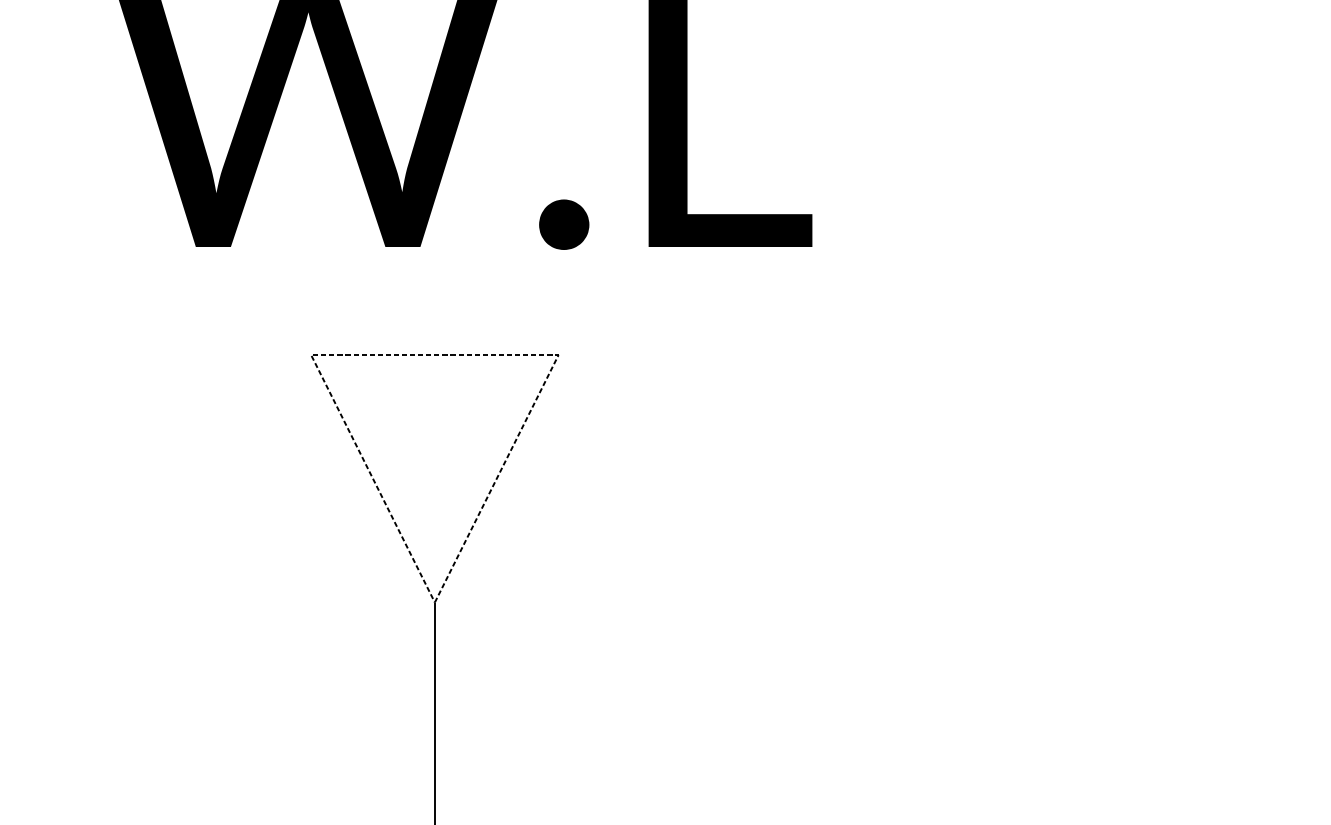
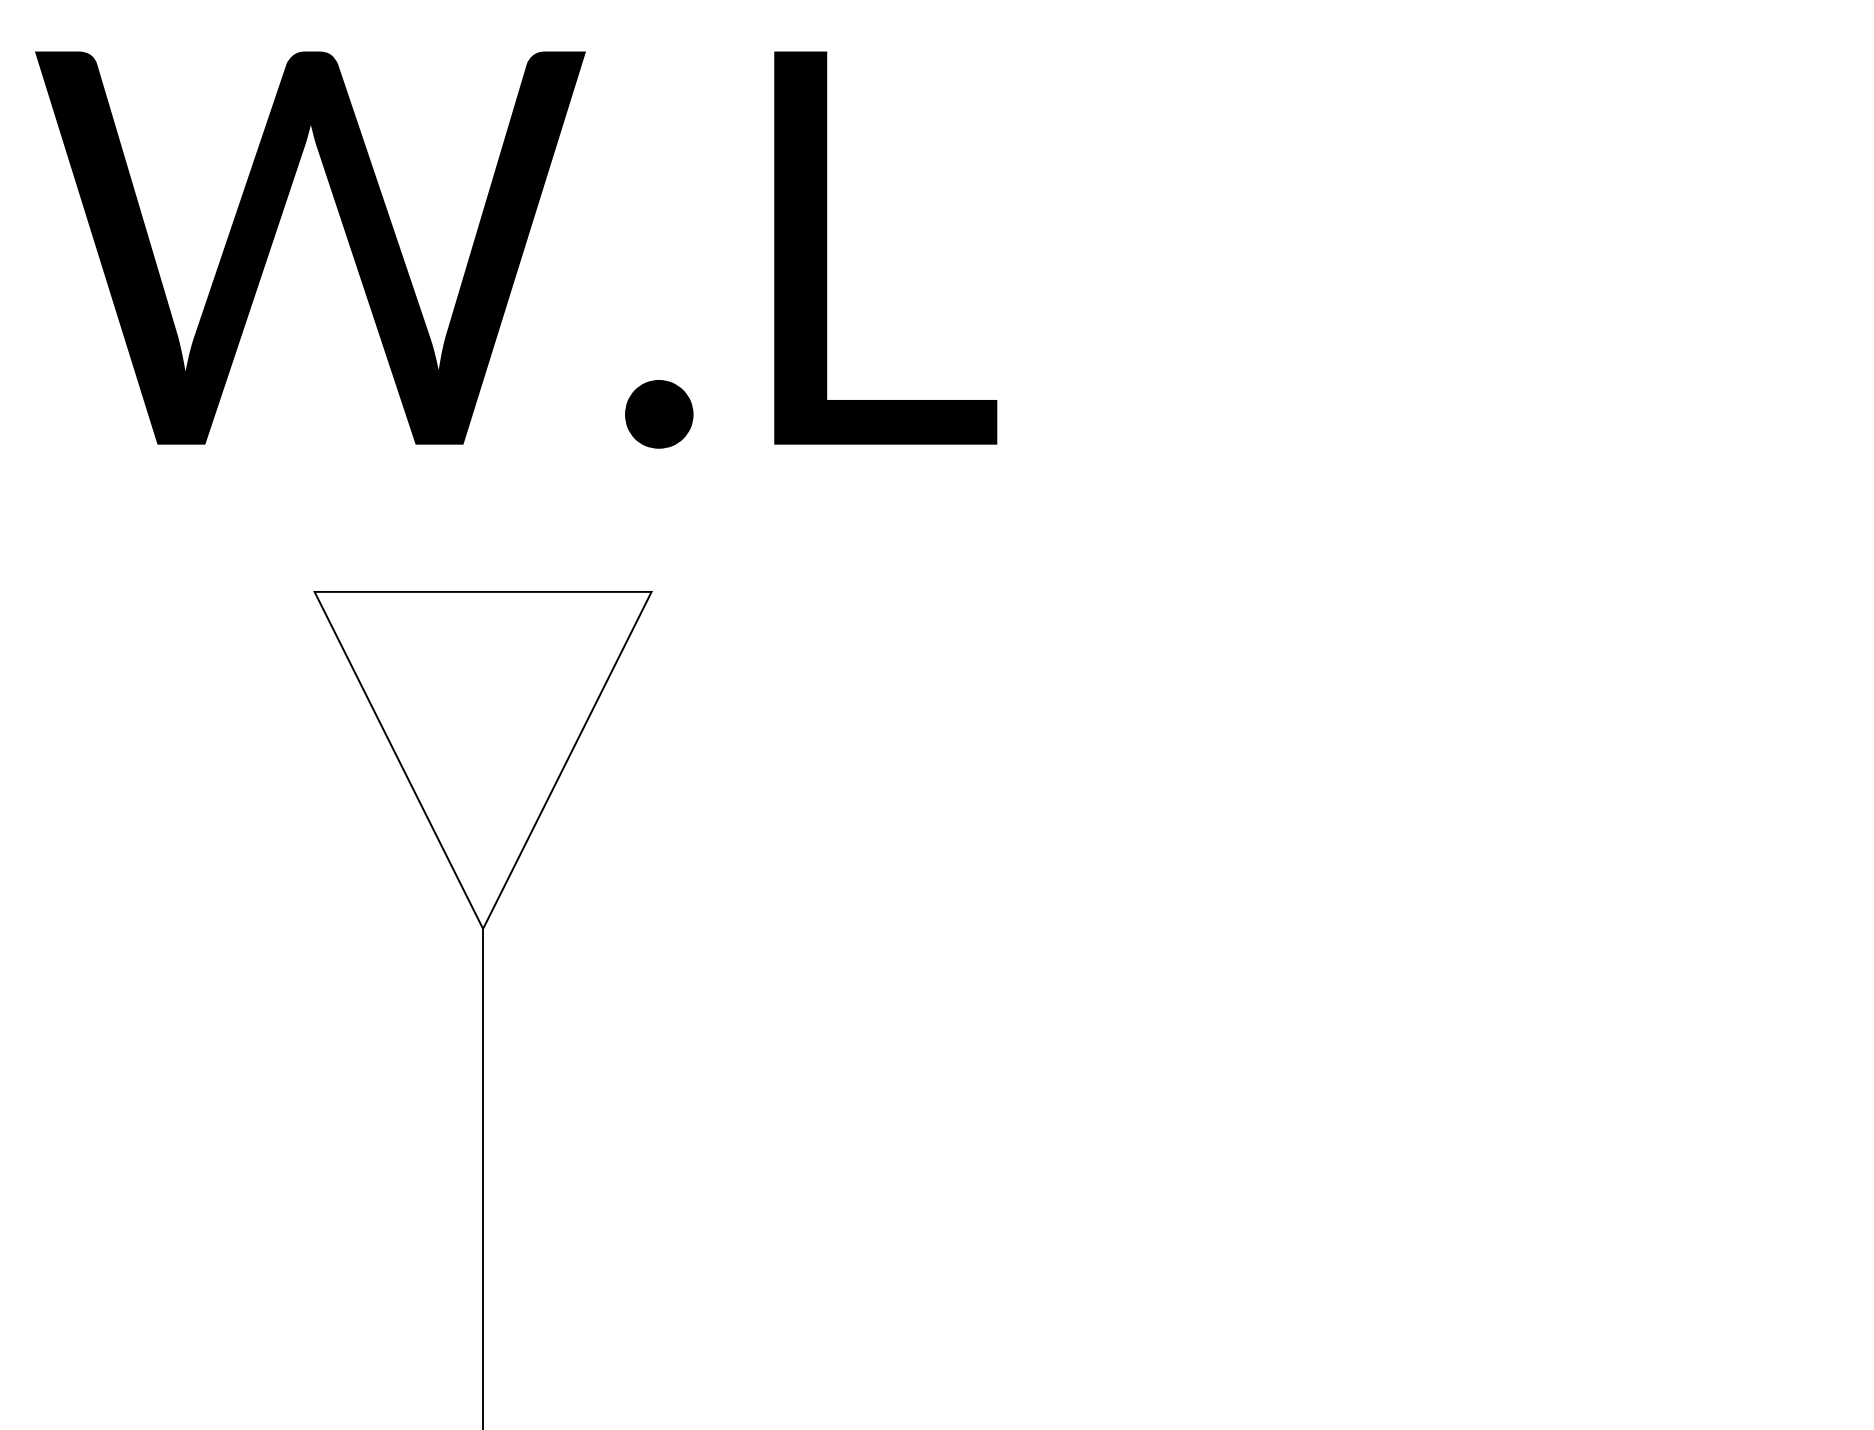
line: (434, 354) -> (482, 591), dashed -> solid

